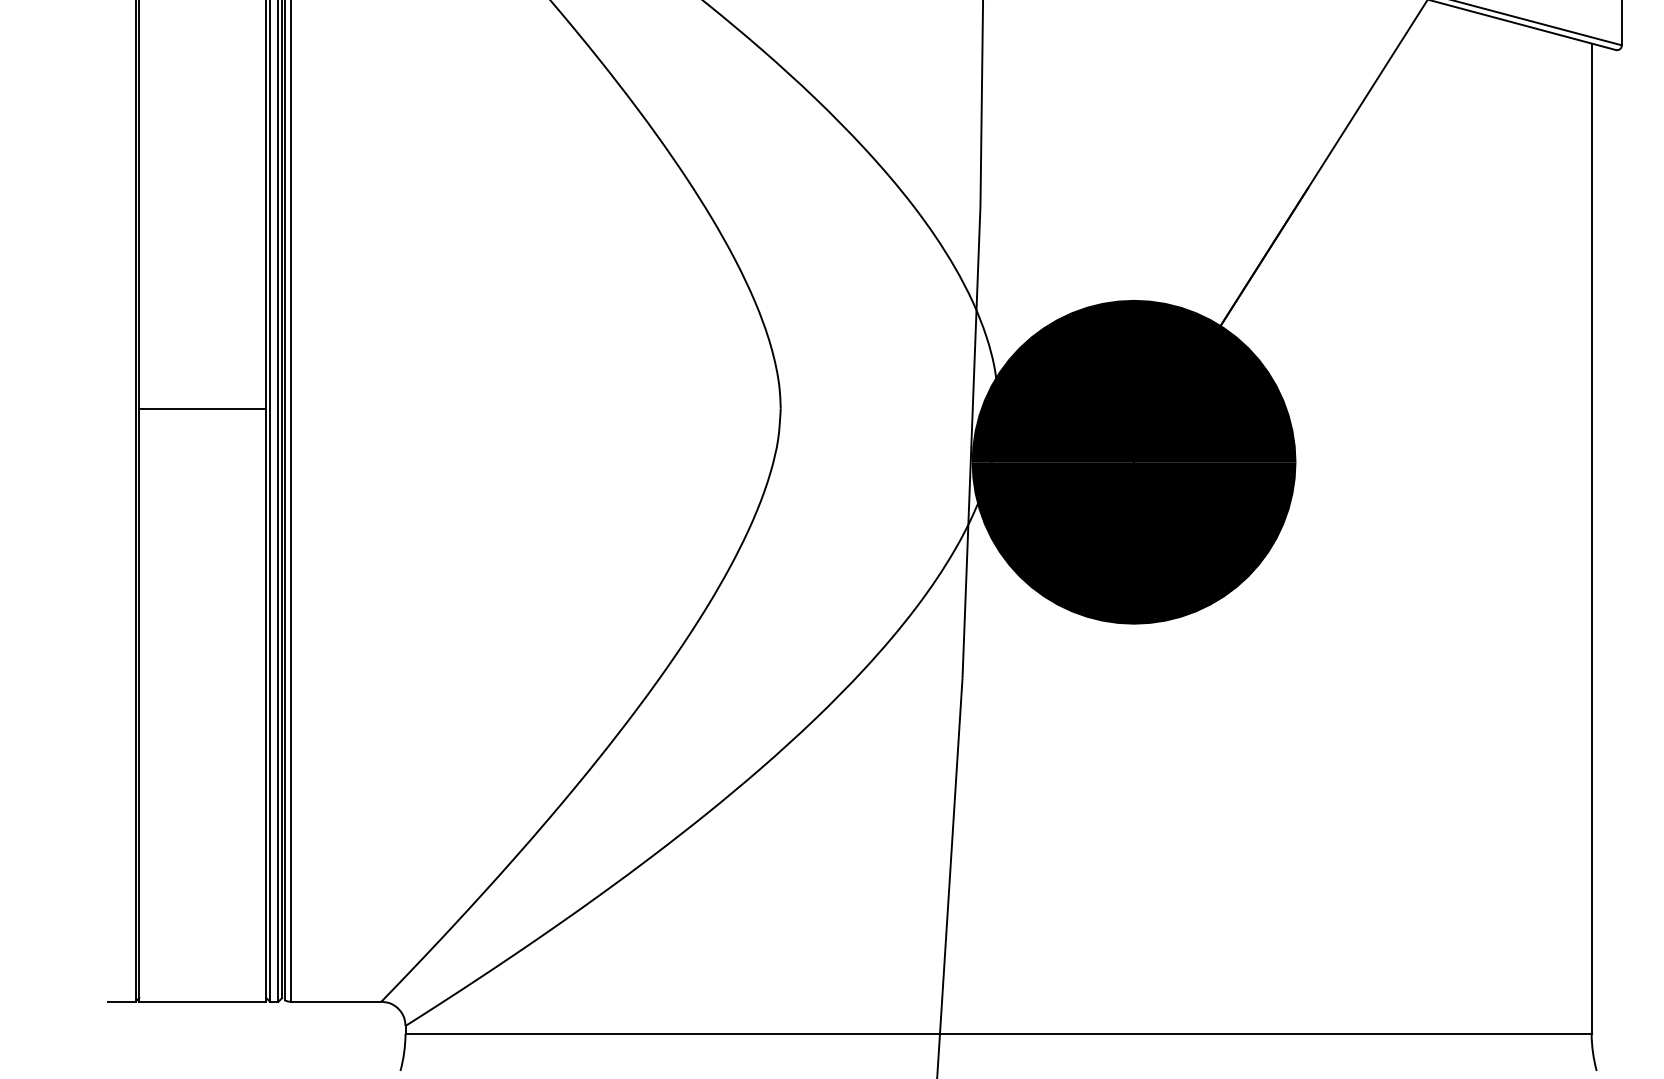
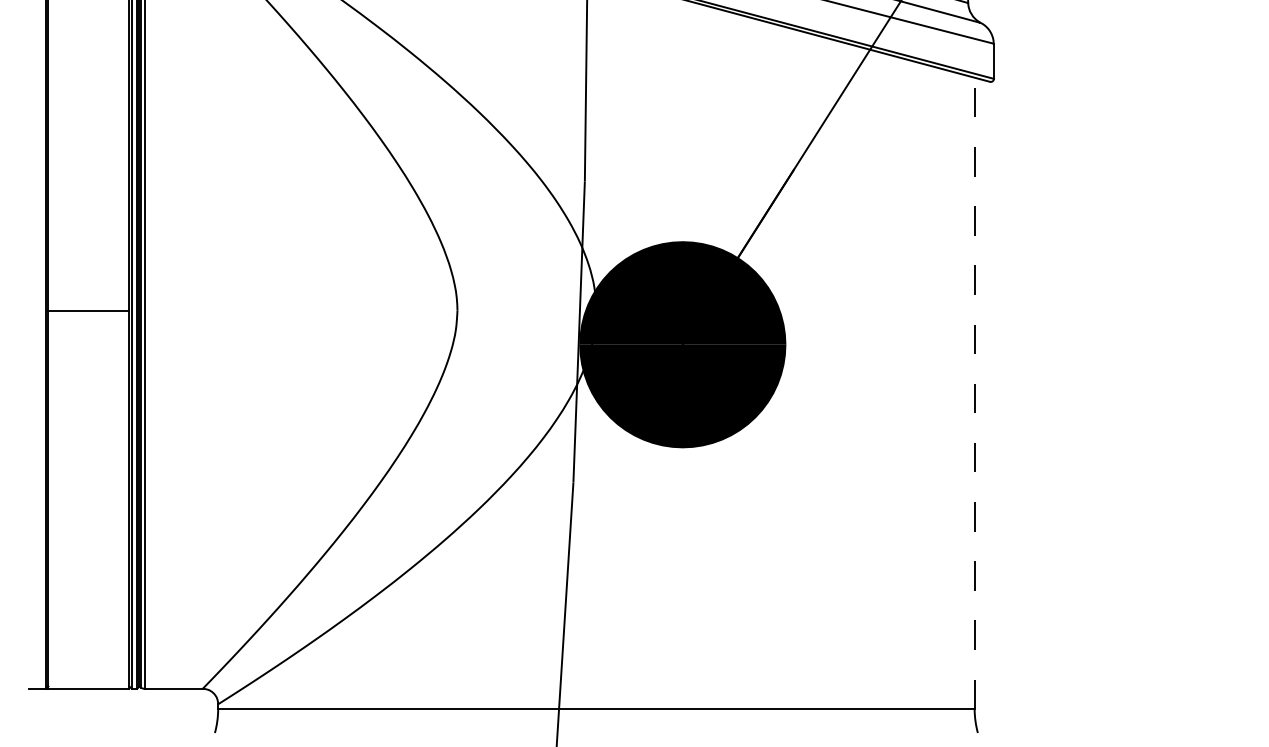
line: (1591, 538) -> (974, 393), solid -> dashed

